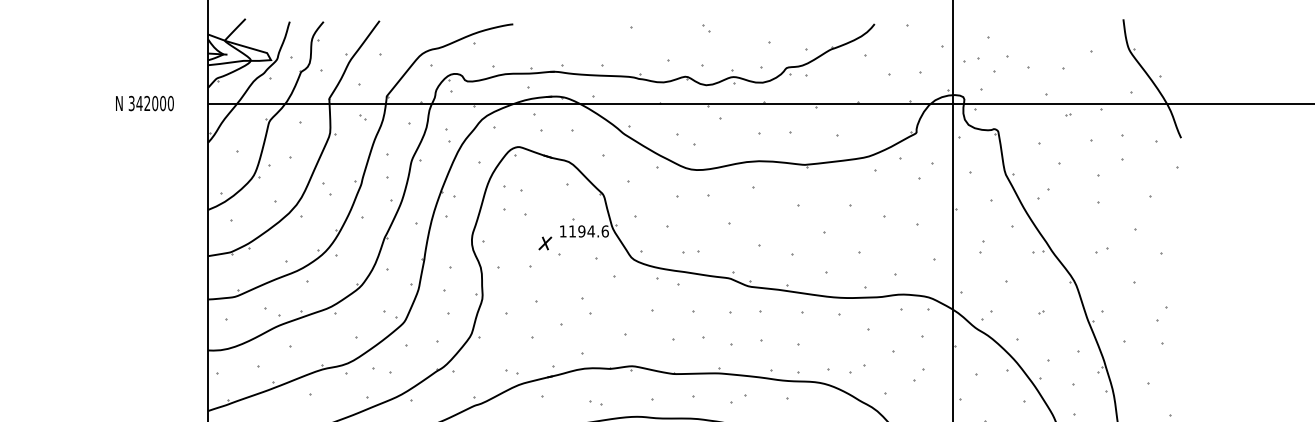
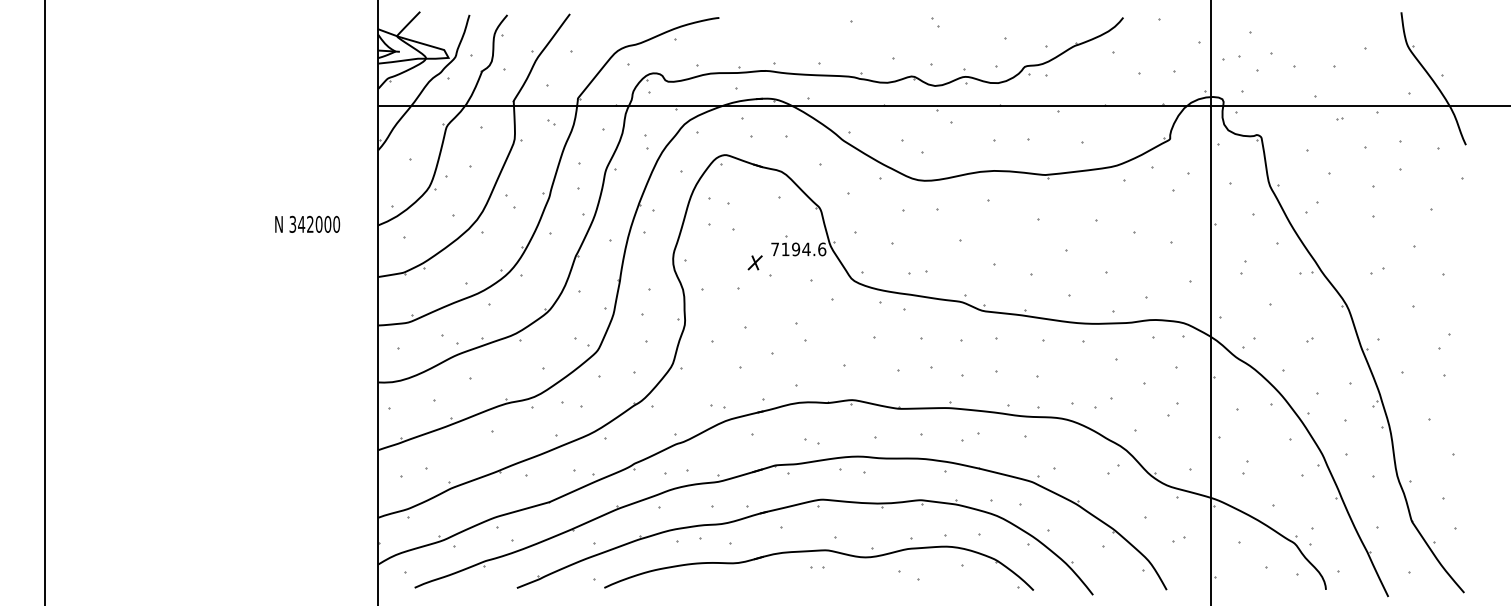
text: (144, 102) -> (307, 223), moved
text: (562, 231) -> (774, 249), 1194.6 -> 7194.6

